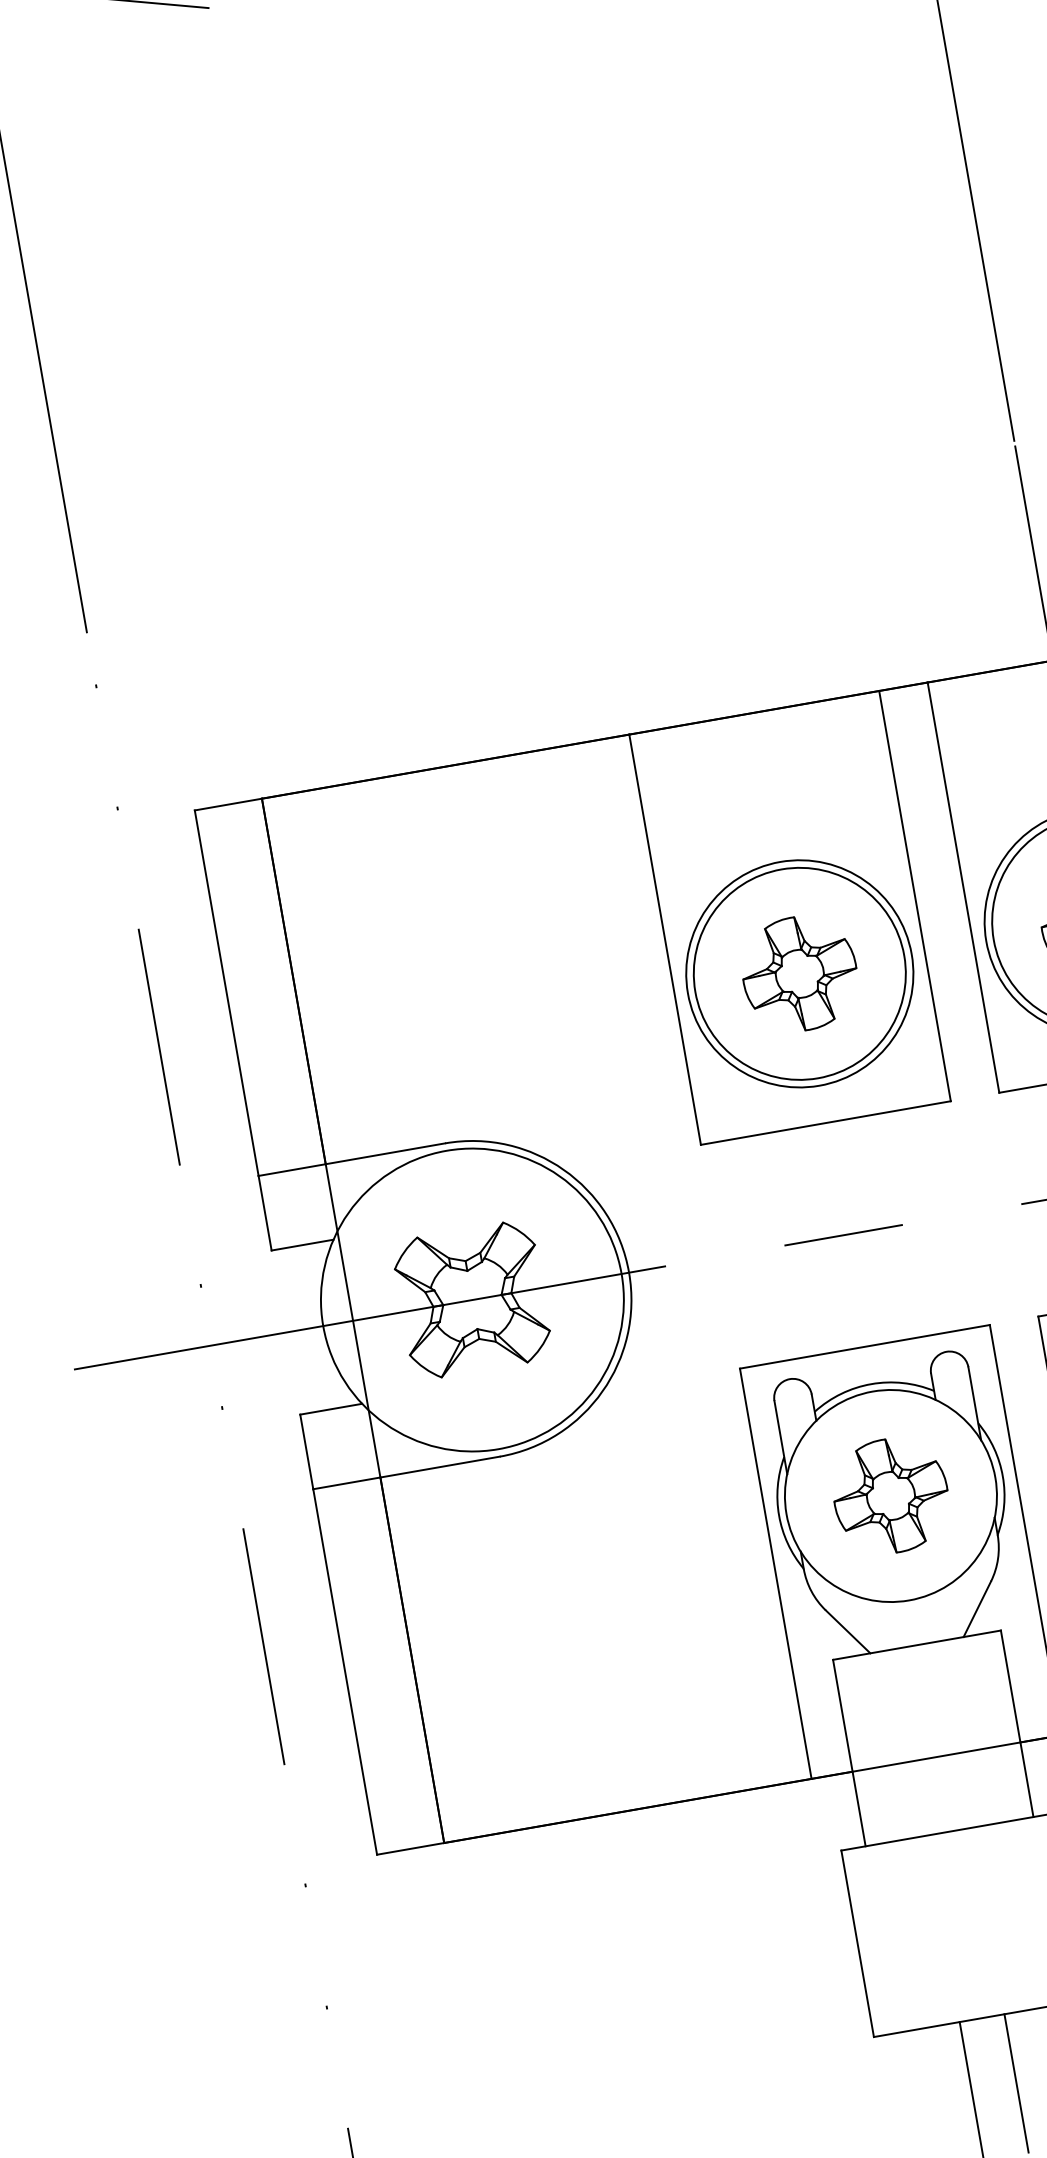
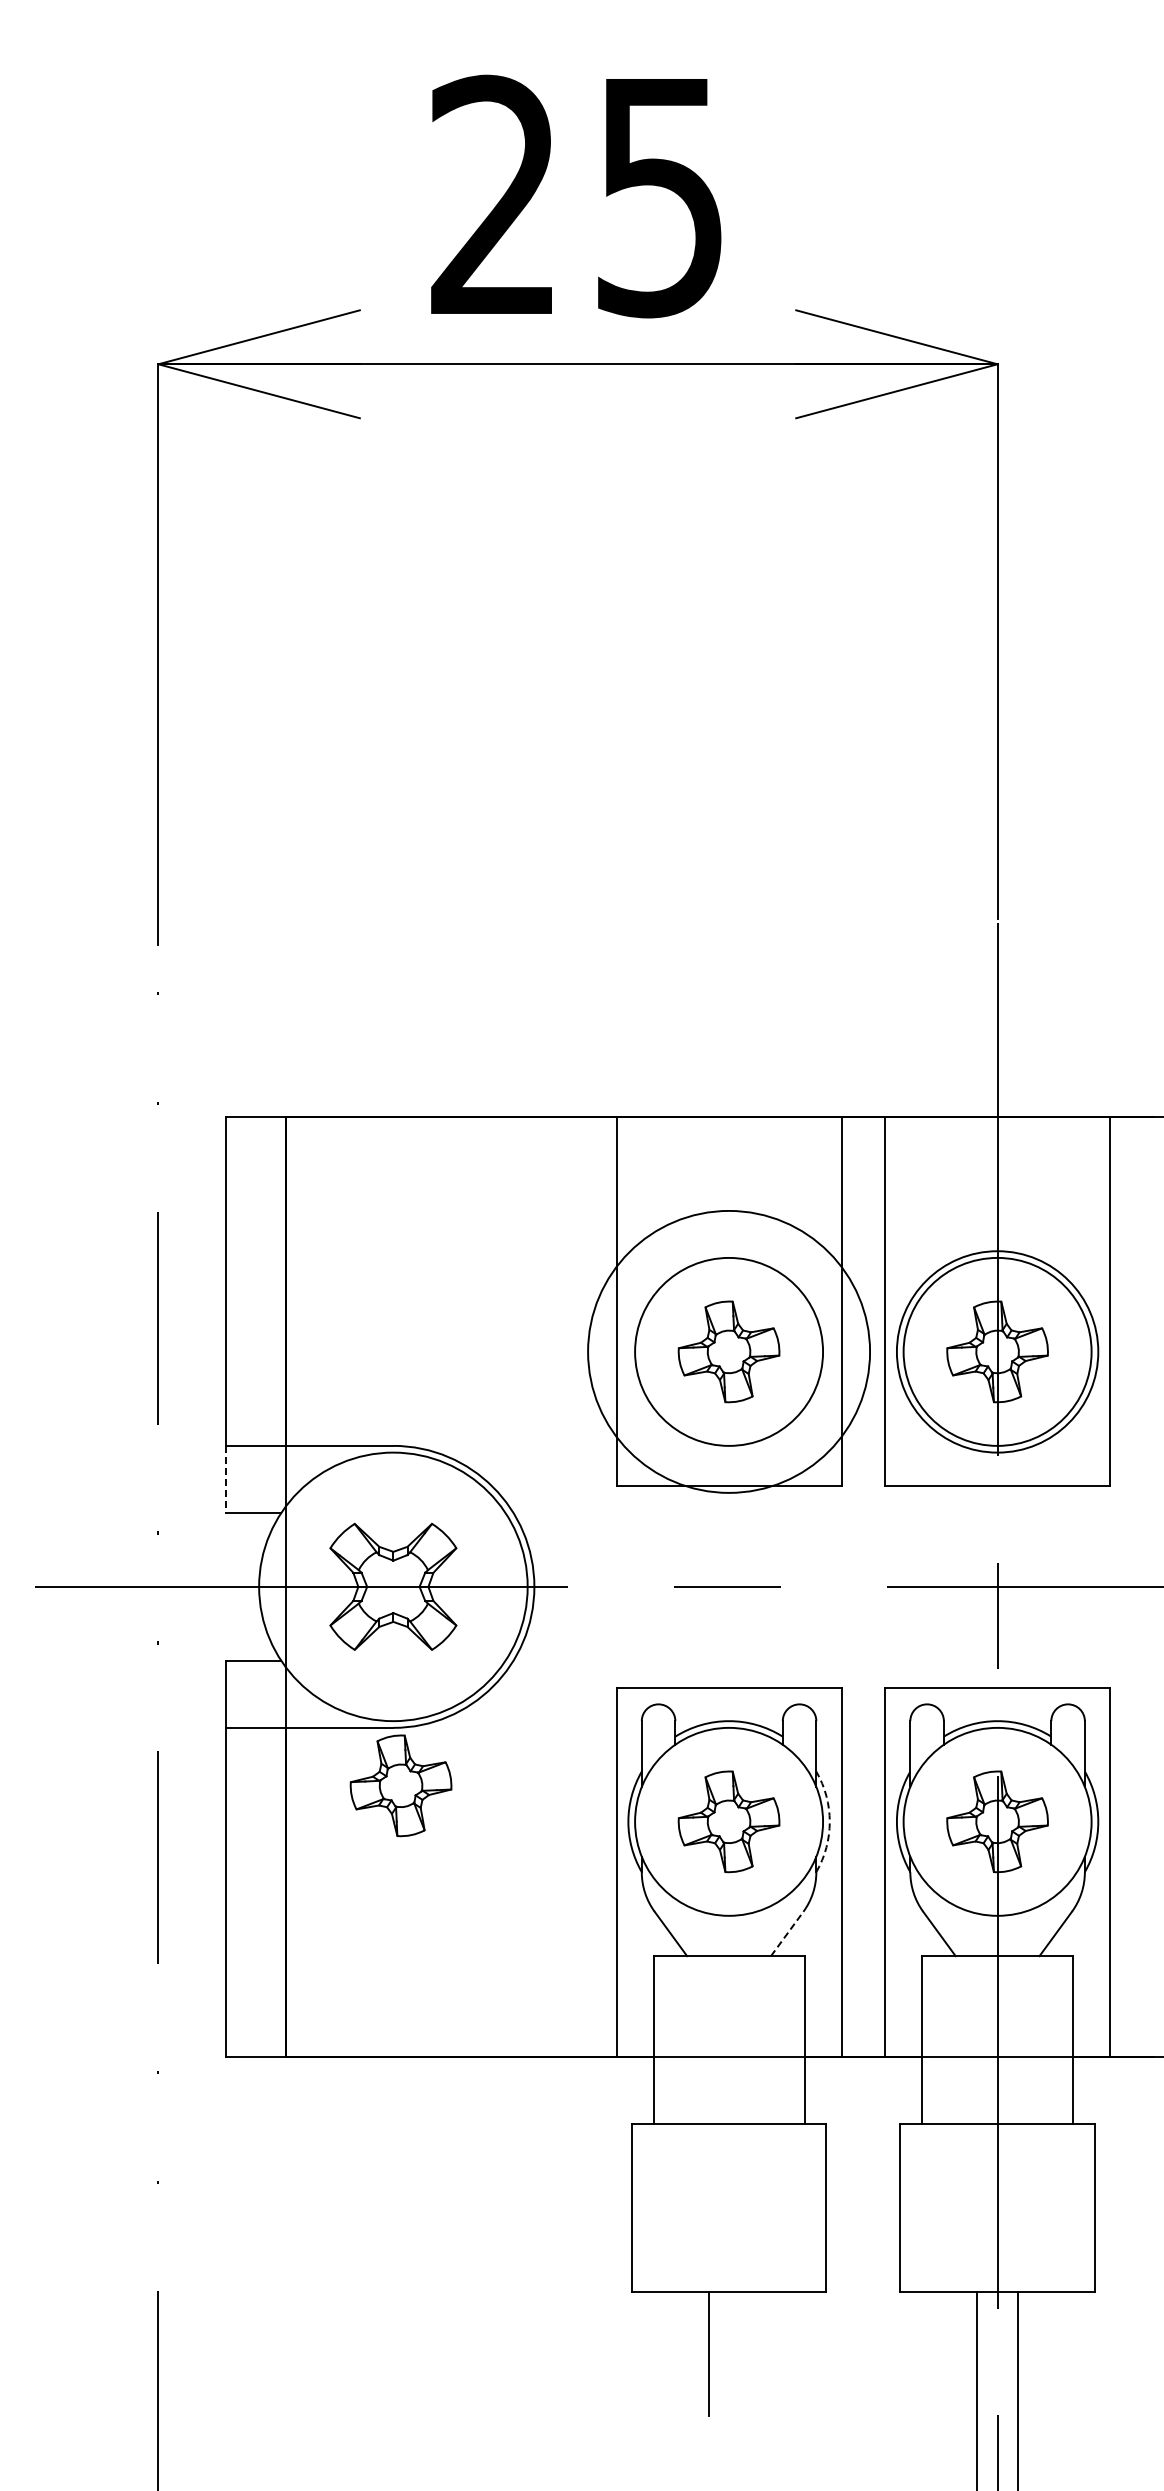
circle: (799, 973) -> (728, 1351), size x1.4
line: (265, 1213) -> (225, 1479), solid -> dashed
arc: (1002, 1476) -> (829, 1821), solid -> dashed
part: (518, 1519) -> (400, 1785), added
line: (977, 1608) -> (787, 1933), solid -> dashed
line: (1016, 2082) -> (749, 2353), removed

